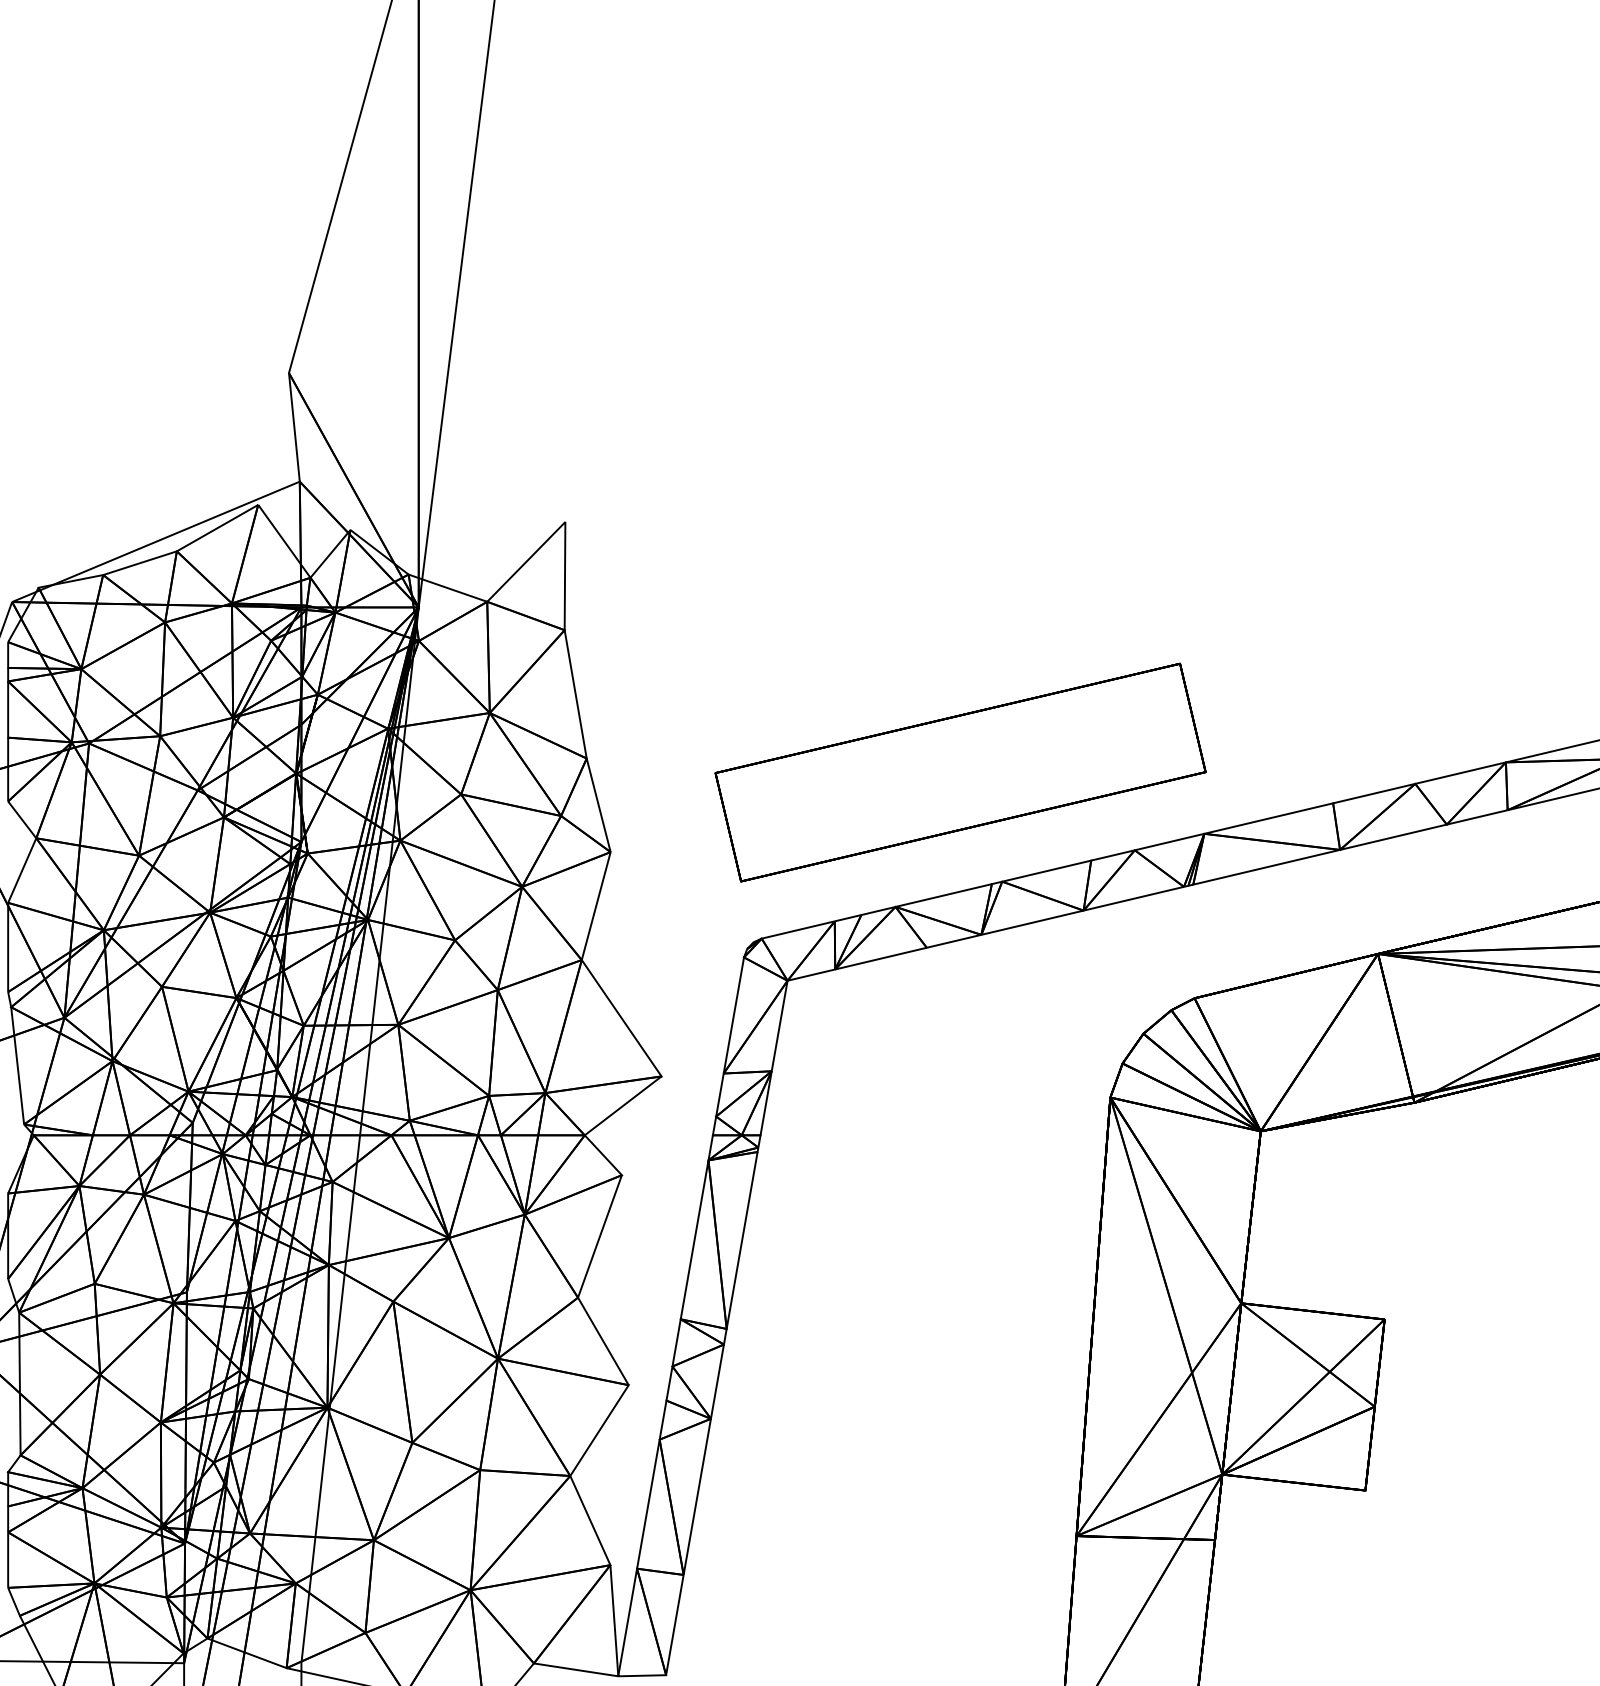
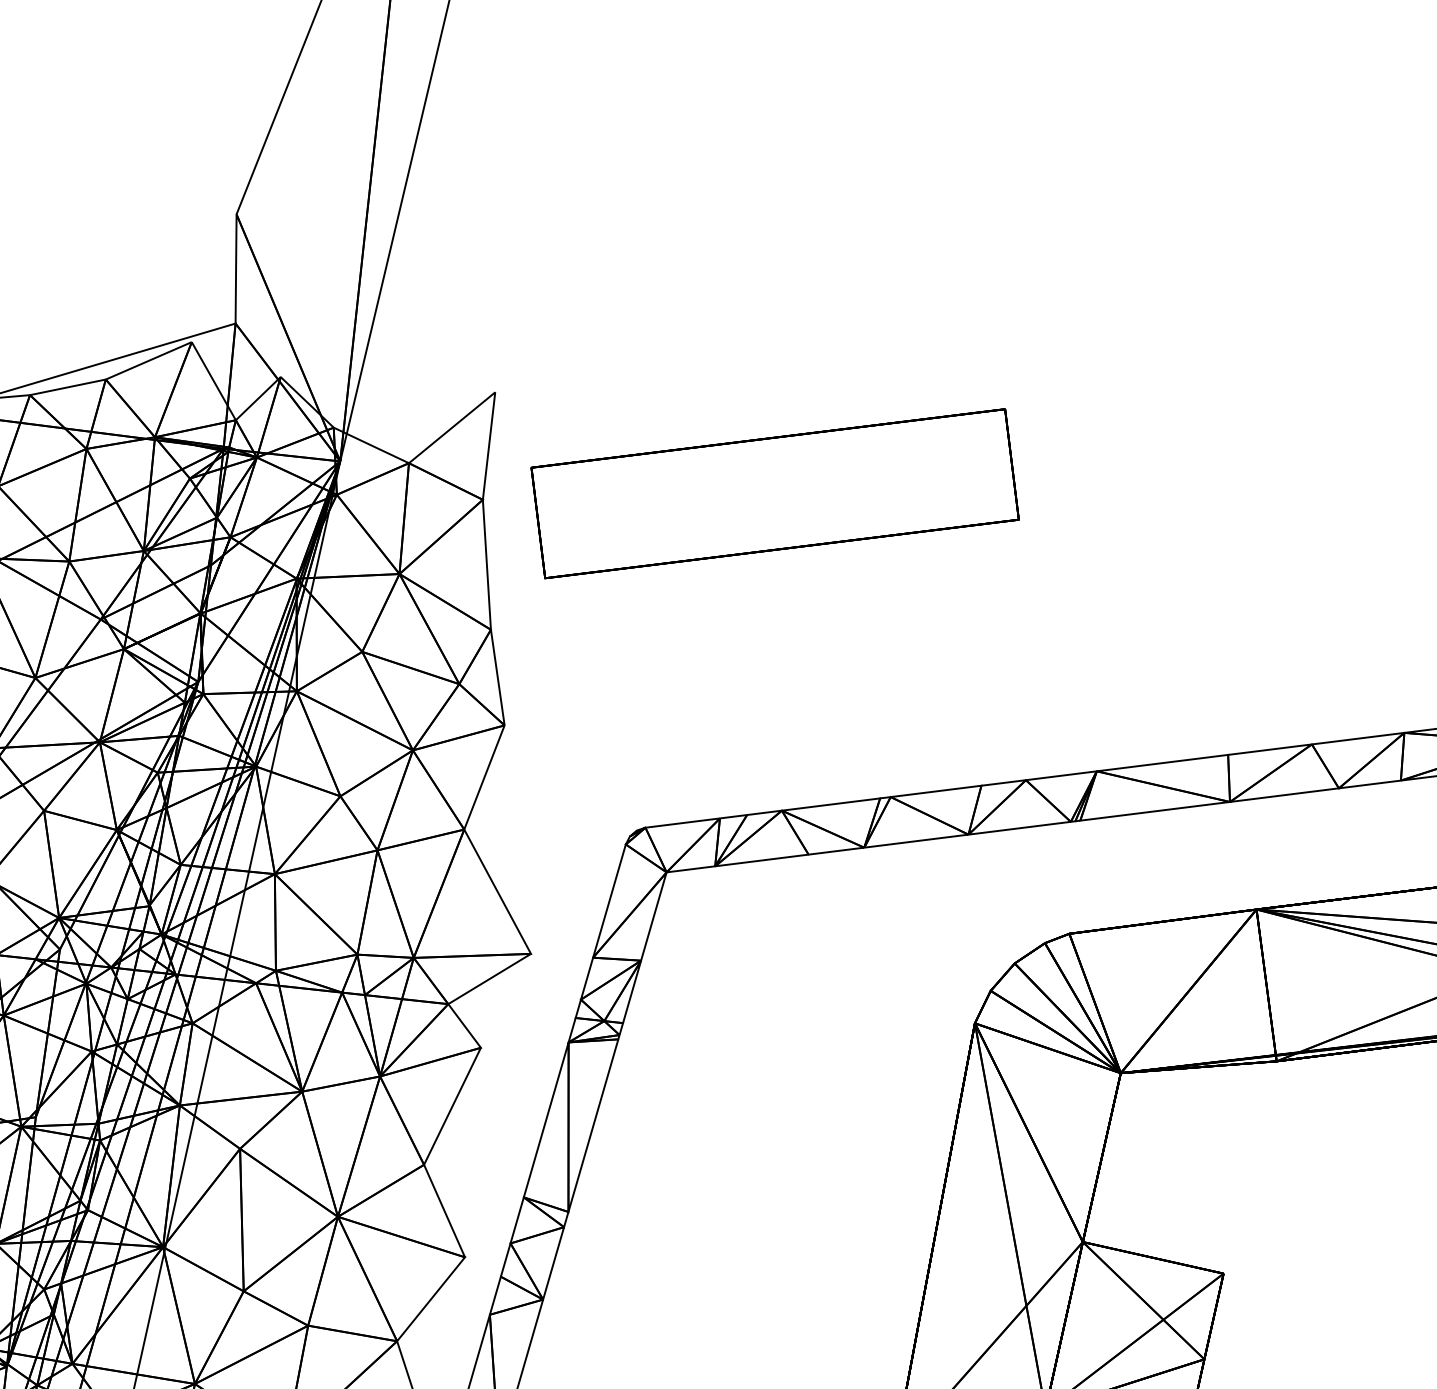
part: (960, 772) -> (775, 493), moved

